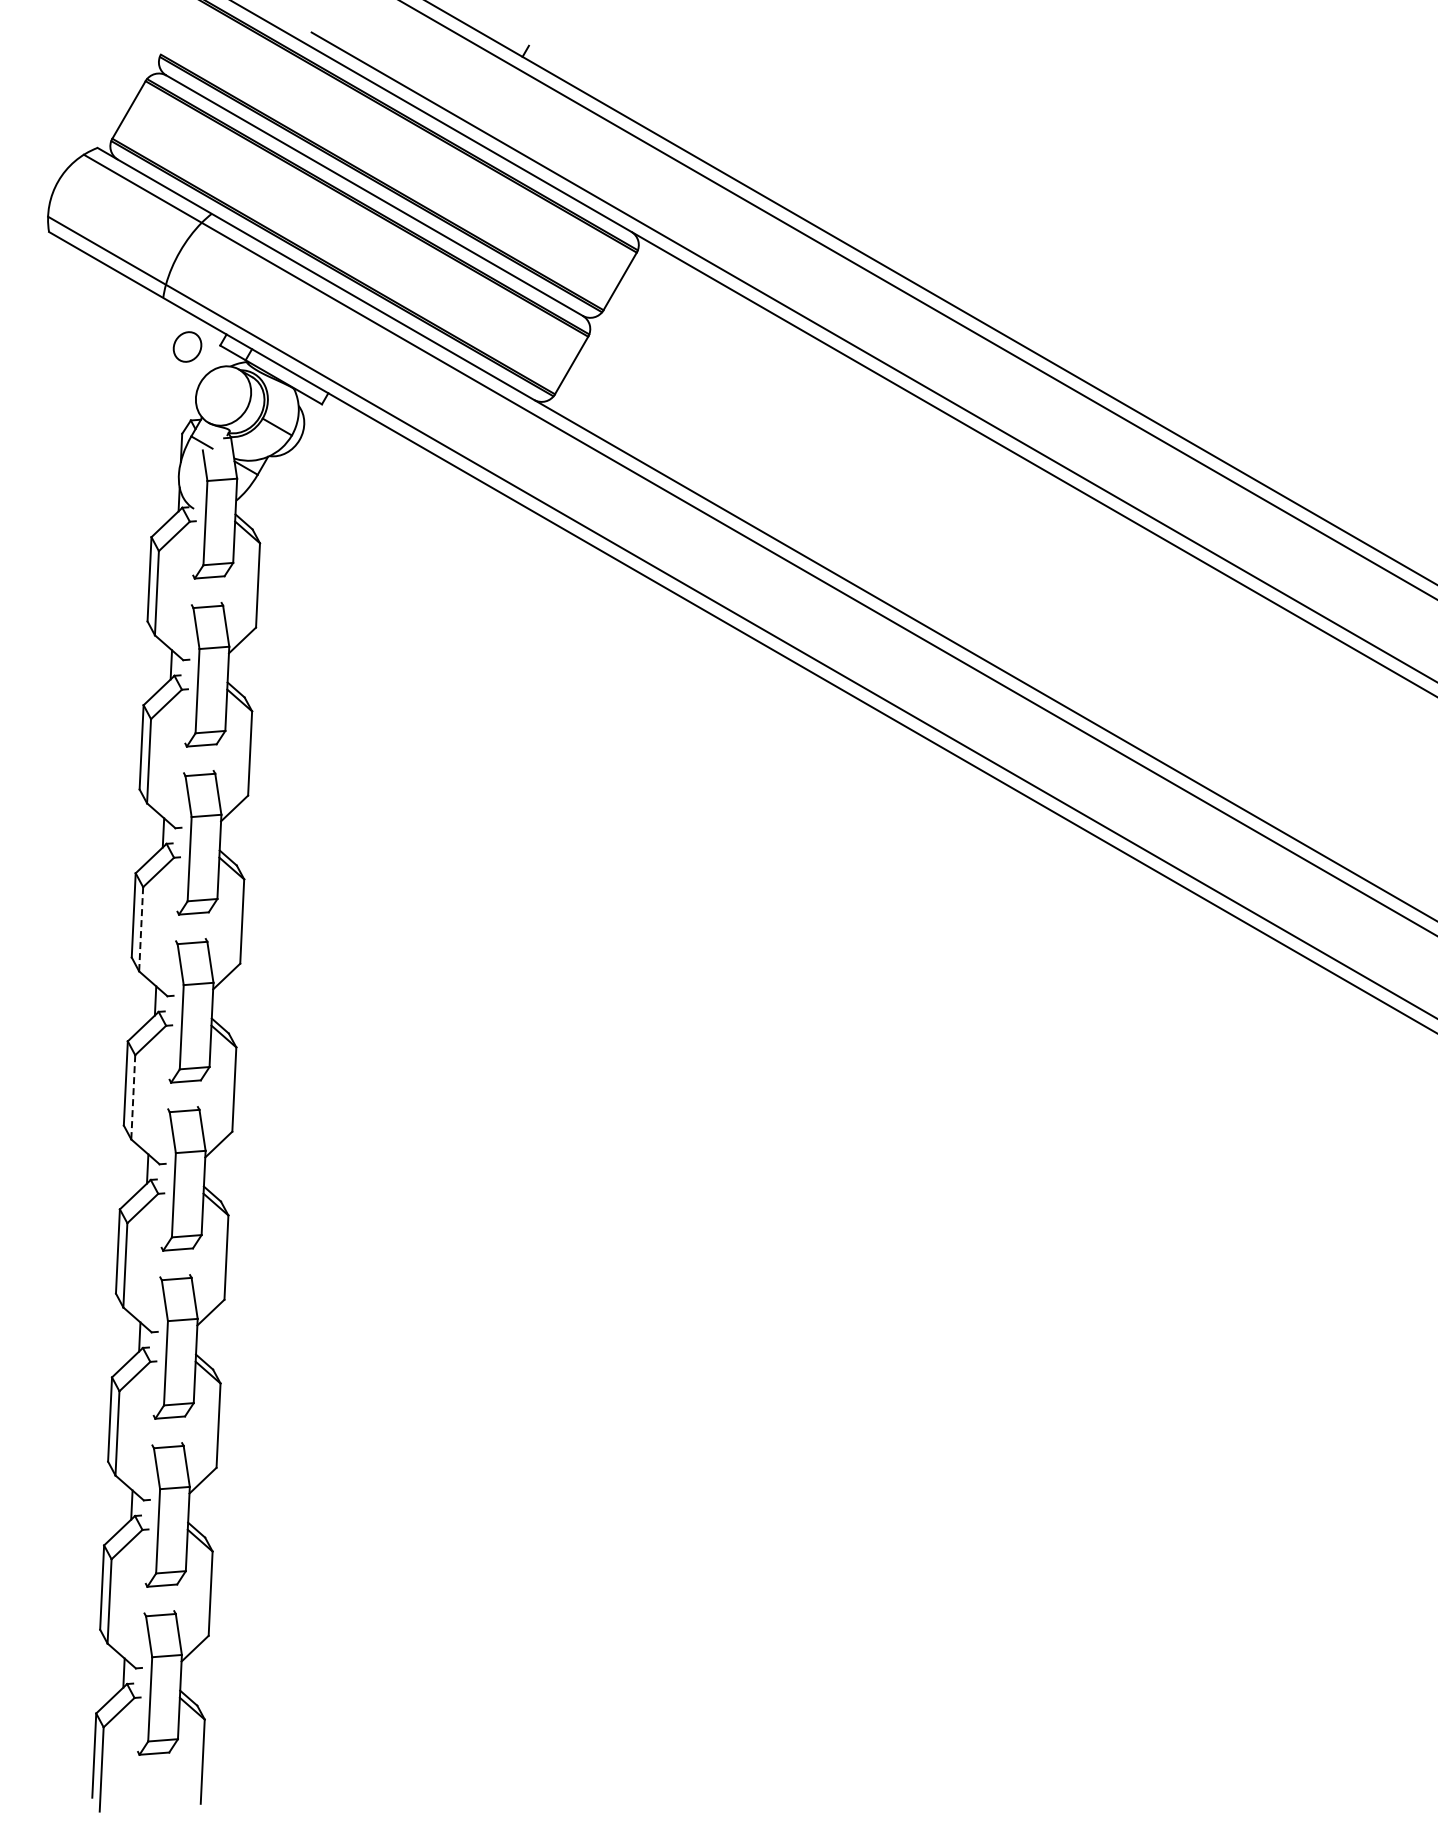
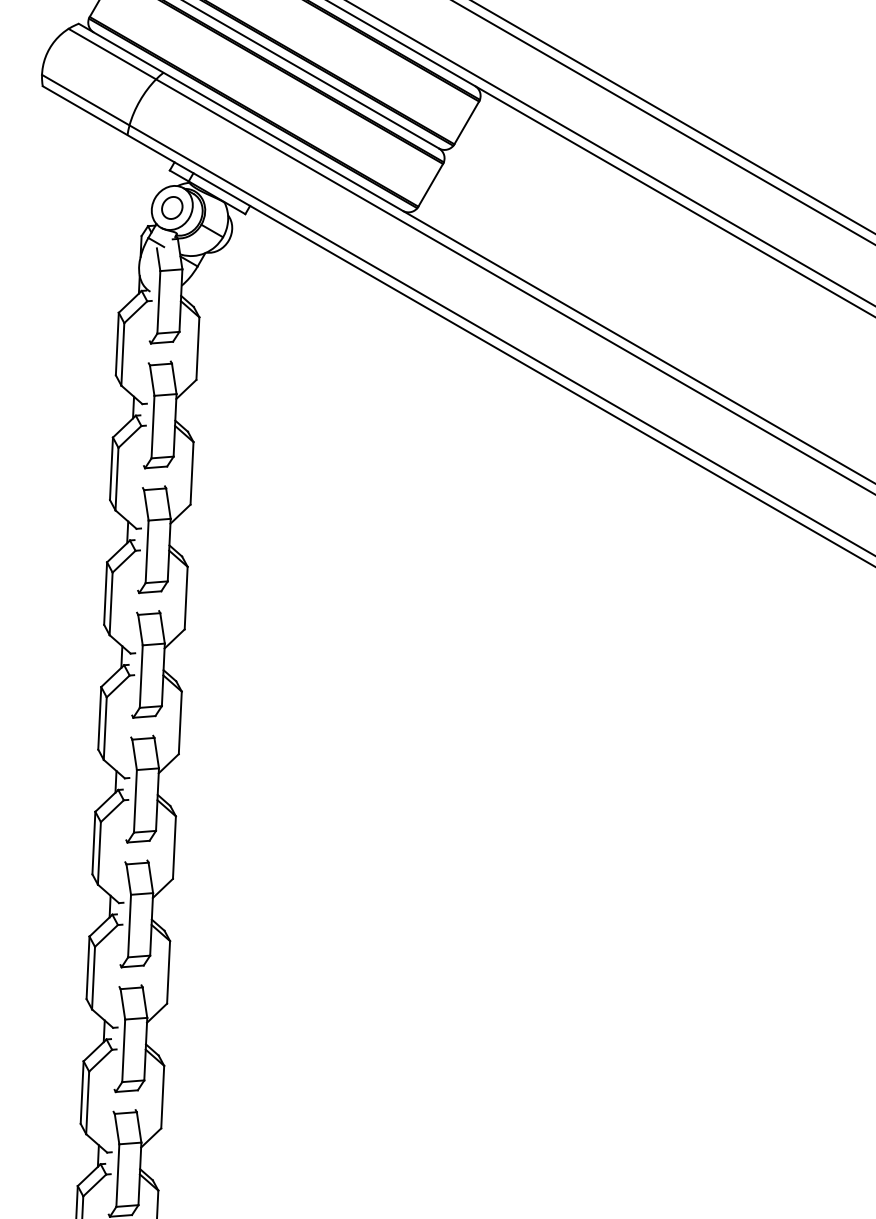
part: (187, 346) -> (172, 207), moved
line: (141, 929) -> (111, 604), dashed -> solid
line: (133, 1097) -> (105, 728), dashed -> solid

